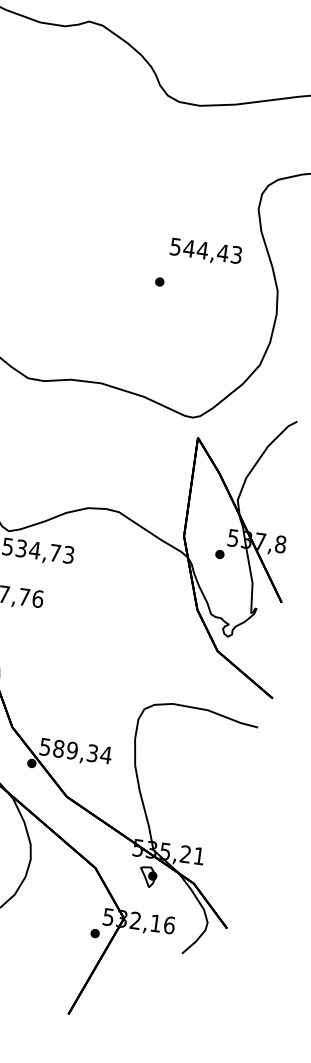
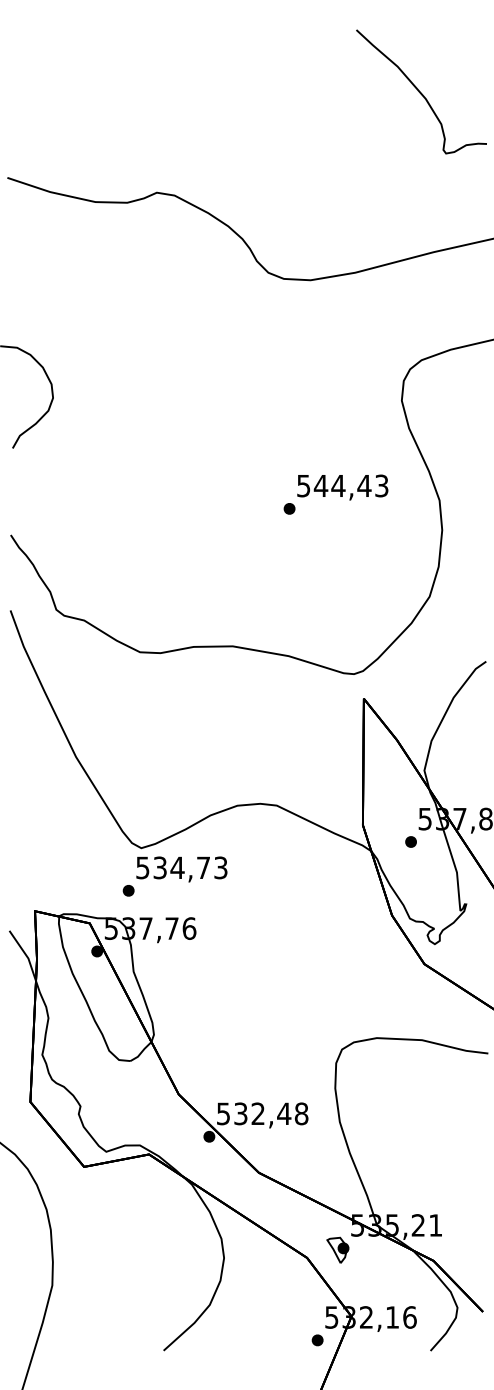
text: (205, 252) -> (342, 487), moved
text: (82, 751) -> (271, 1113), 589,34 -> 532,48
part: (147, 876) -> (337, 1249), moved

